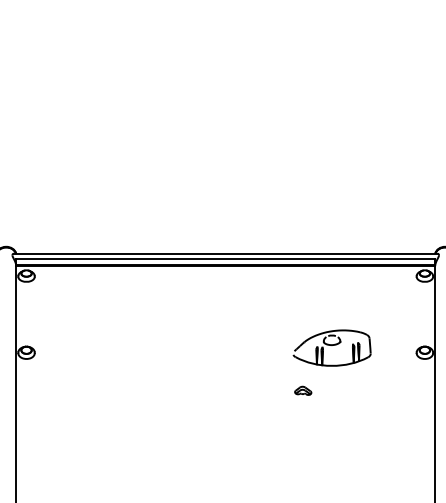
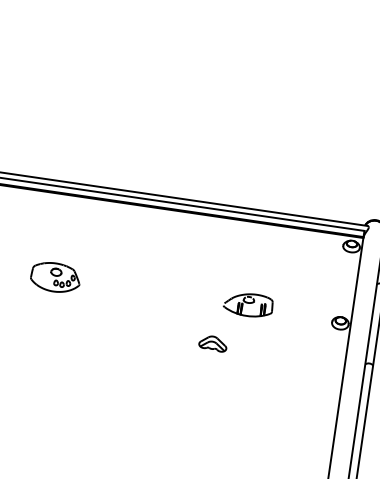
part: (332, 347) -> (248, 304), size x0.62
part: (139, 348) -> (55, 277), added
part: (302, 390) -> (212, 343), size x1.67

